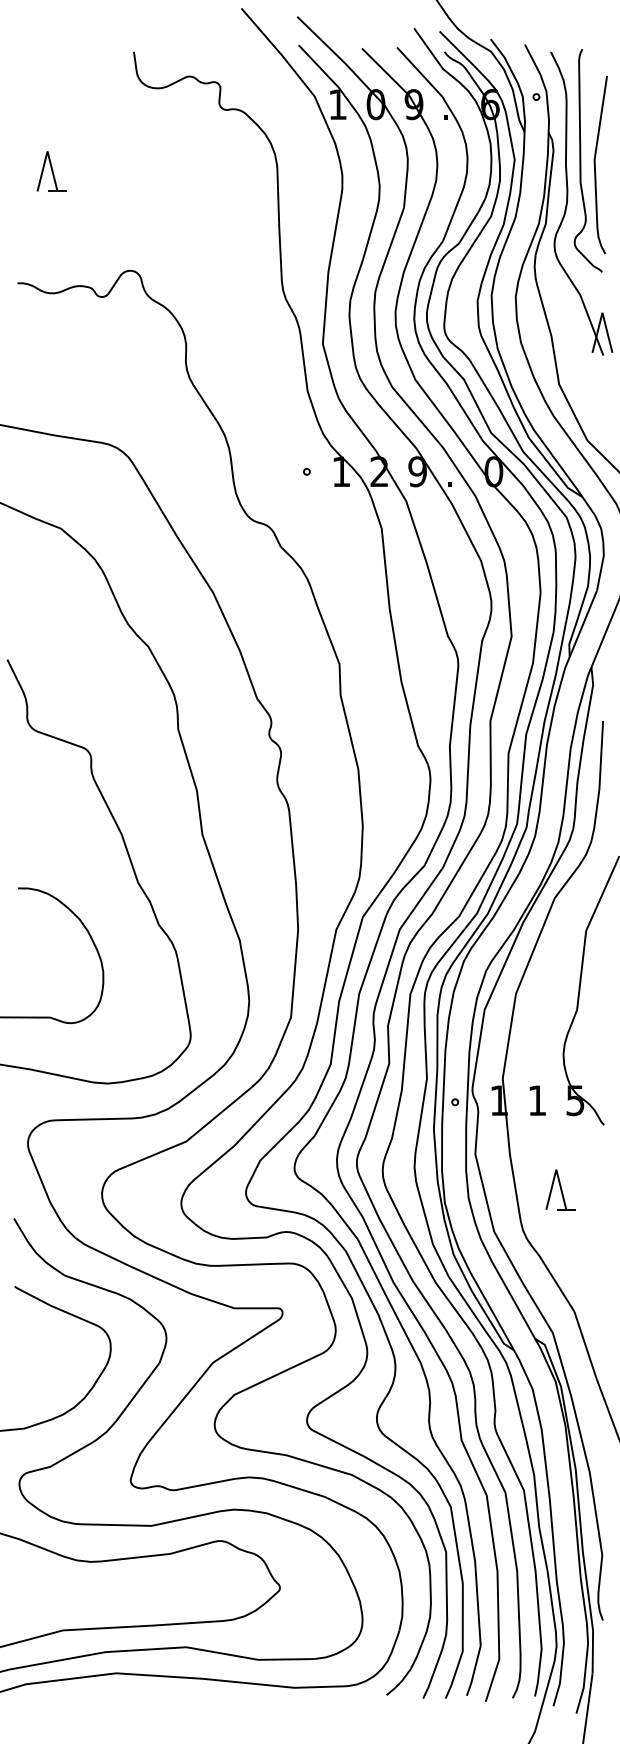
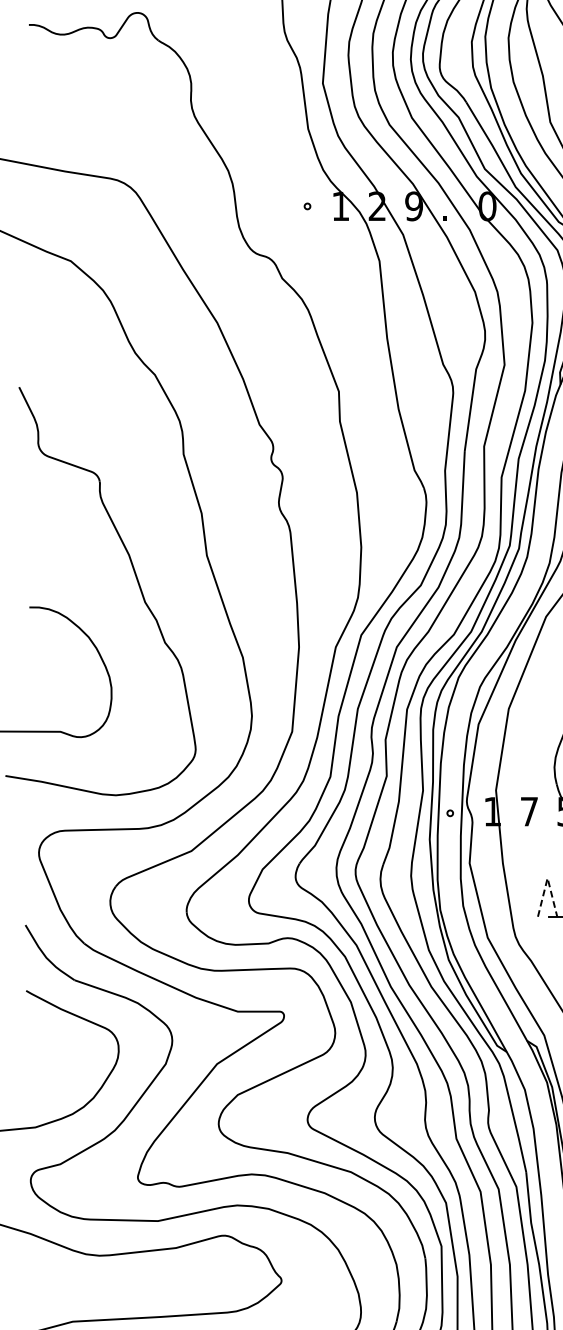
text: (537, 1100) -> (529, 811), 1 -> 7
line: (556, 1169) -> (547, 878), solid -> dashed

